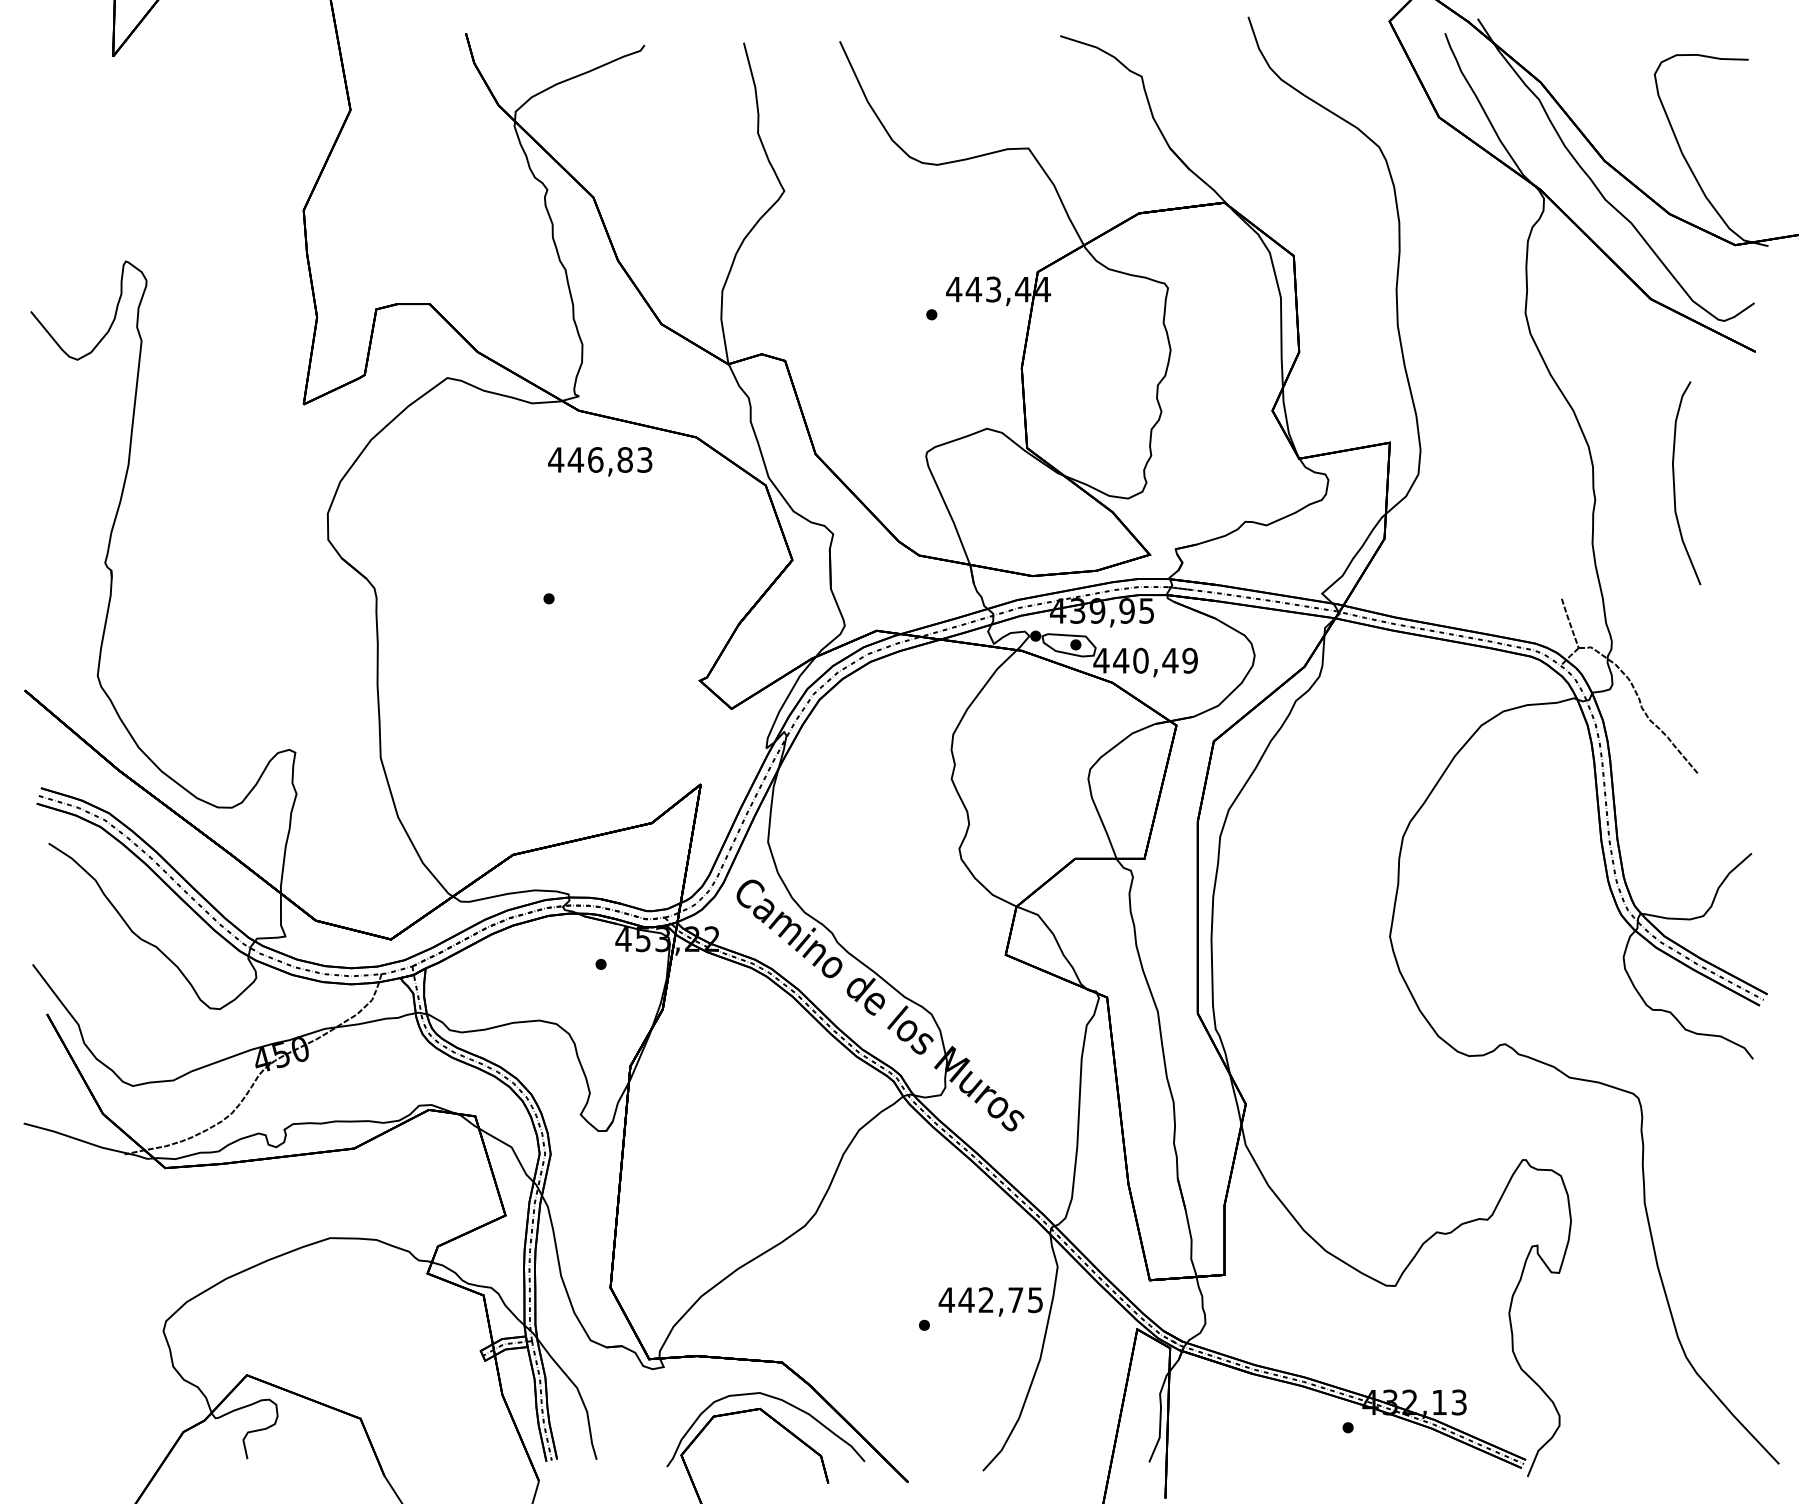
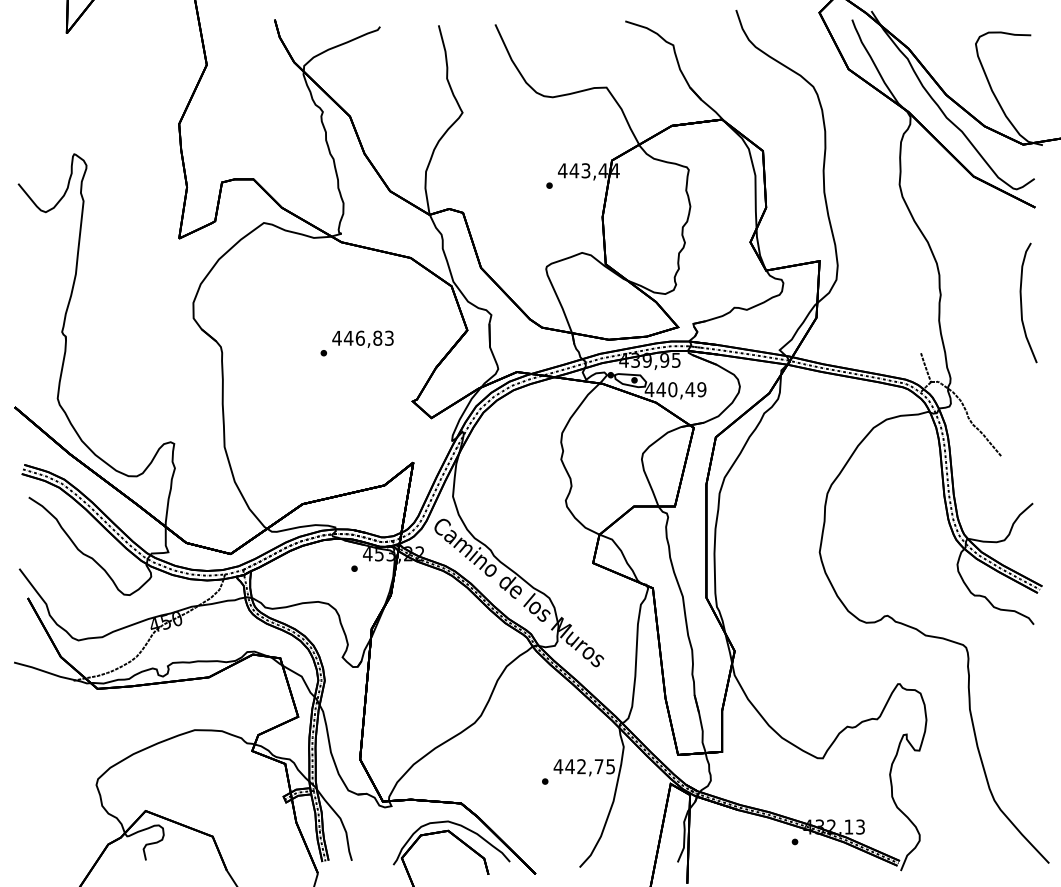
text: (599, 460) -> (362, 338), moved
curve: (1676, 484) -> (1022, 303), moved

